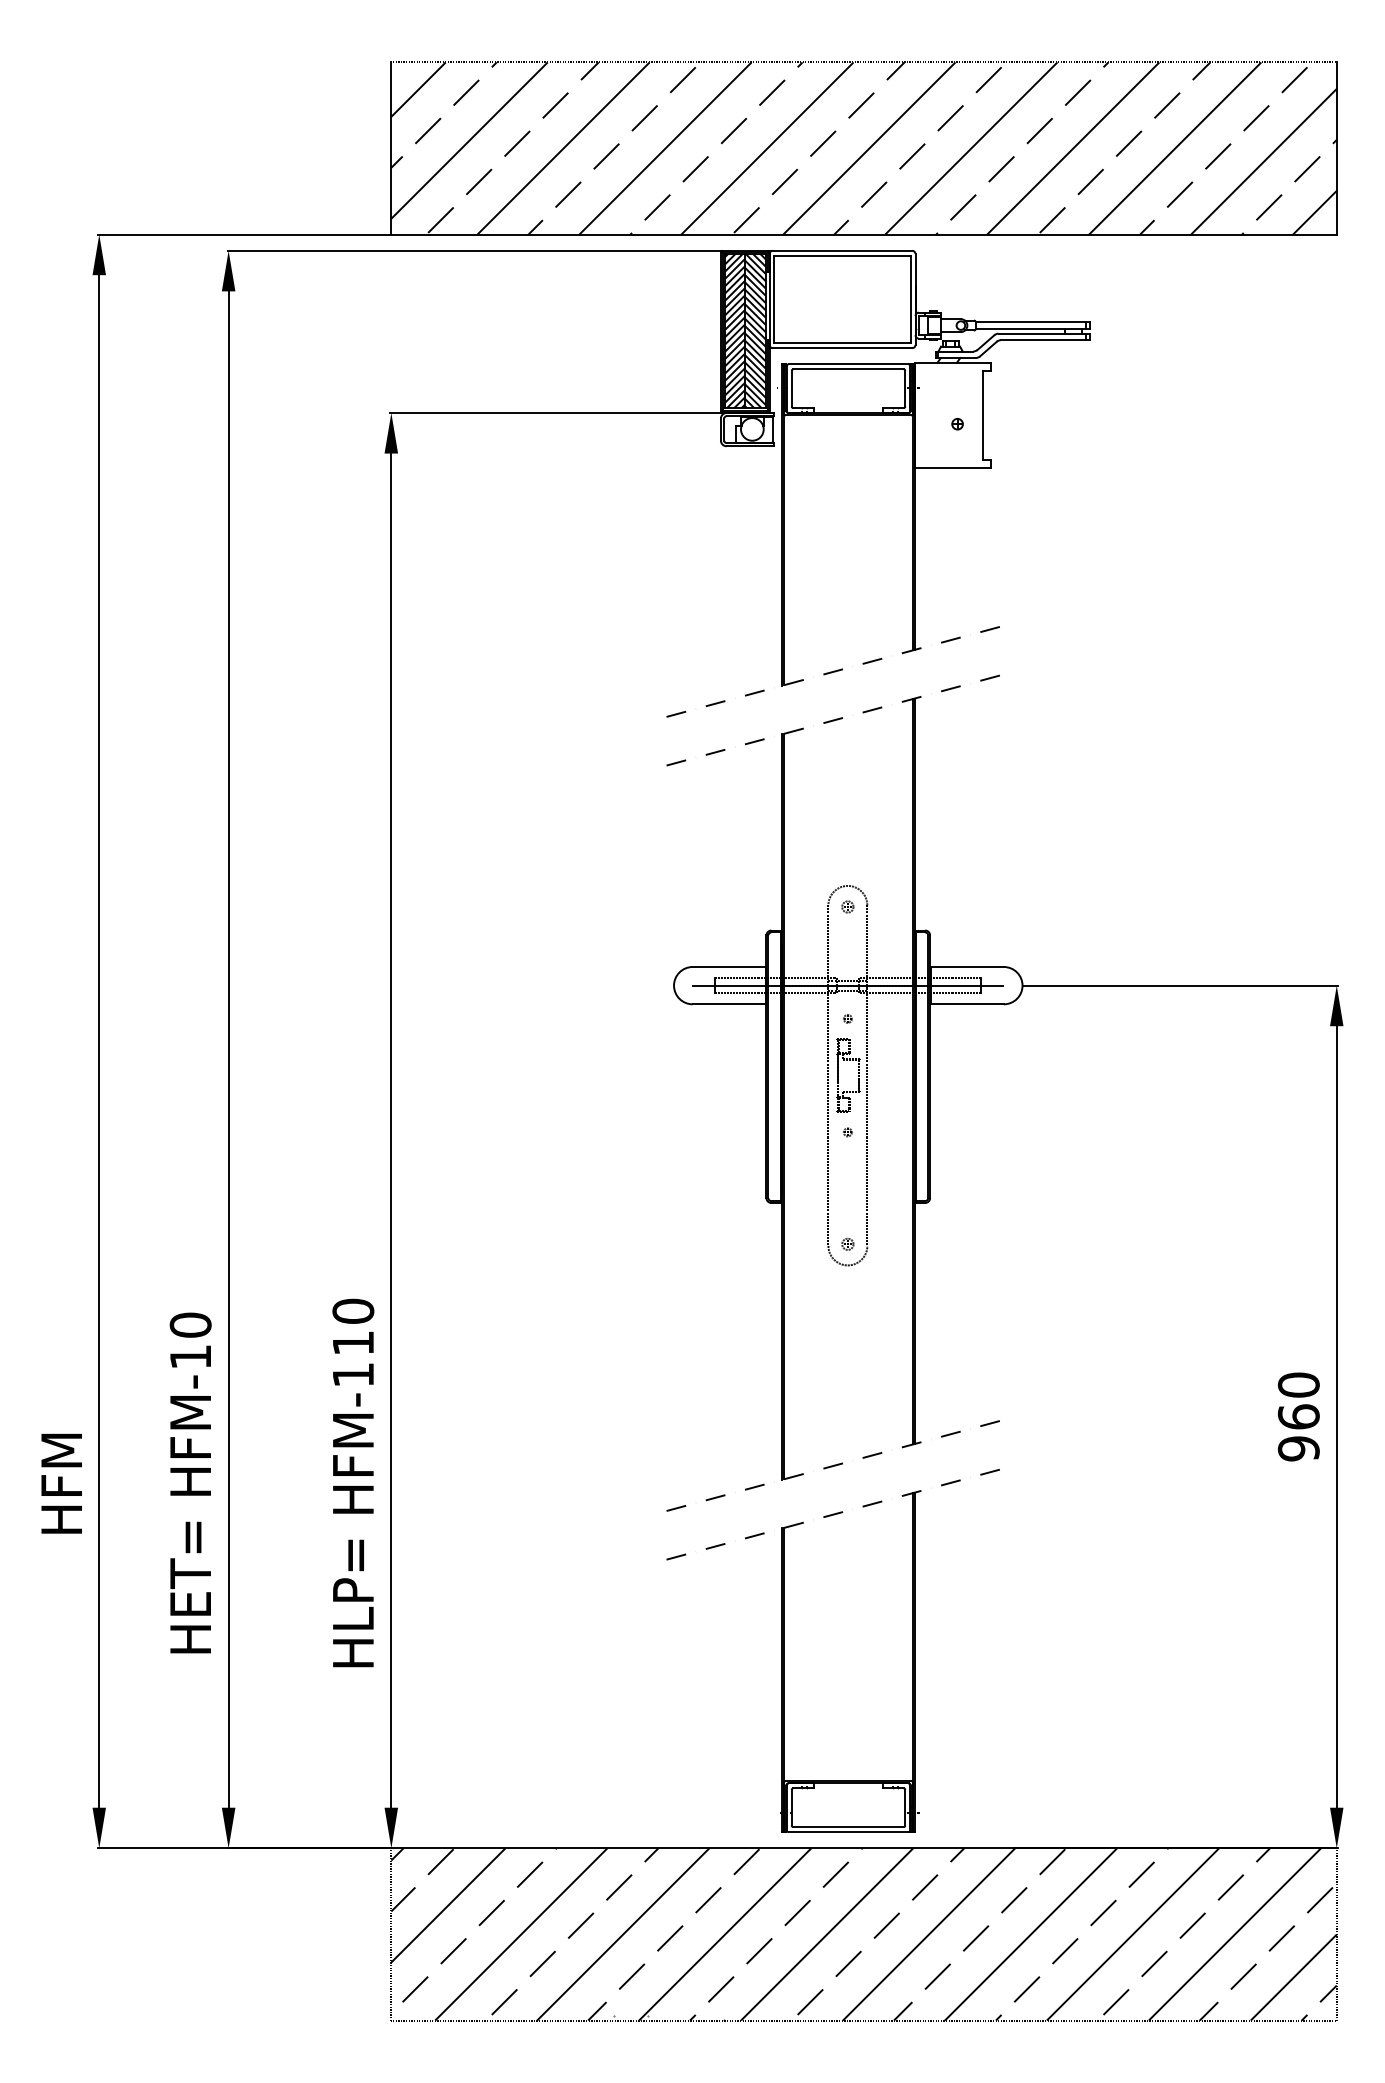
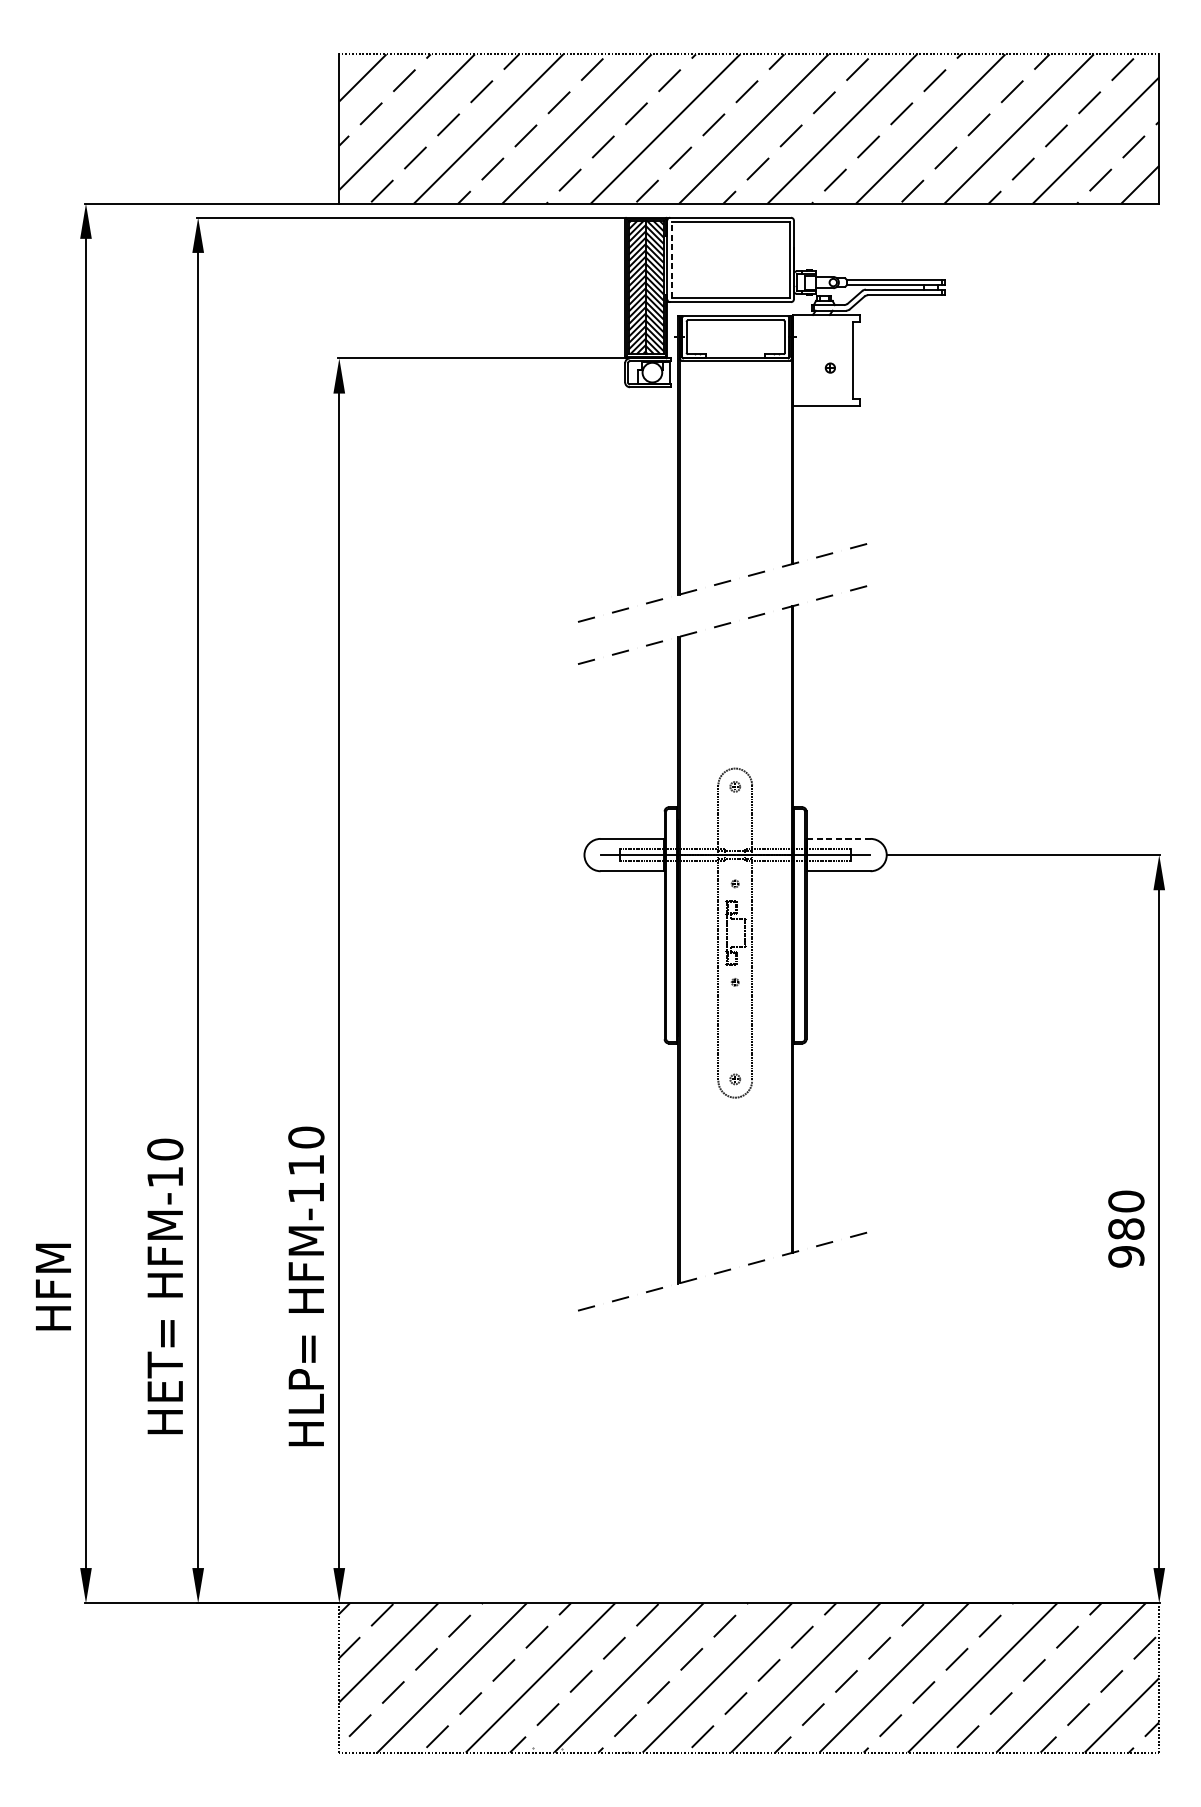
line: (774, 299) -> (671, 259), solid -> dashed
line: (967, 967) -> (839, 839), solid -> dashed
text: (1298, 1416) -> (1126, 1228), 960 -> 980
part: (784, 1650) -> (680, 1431), removed

